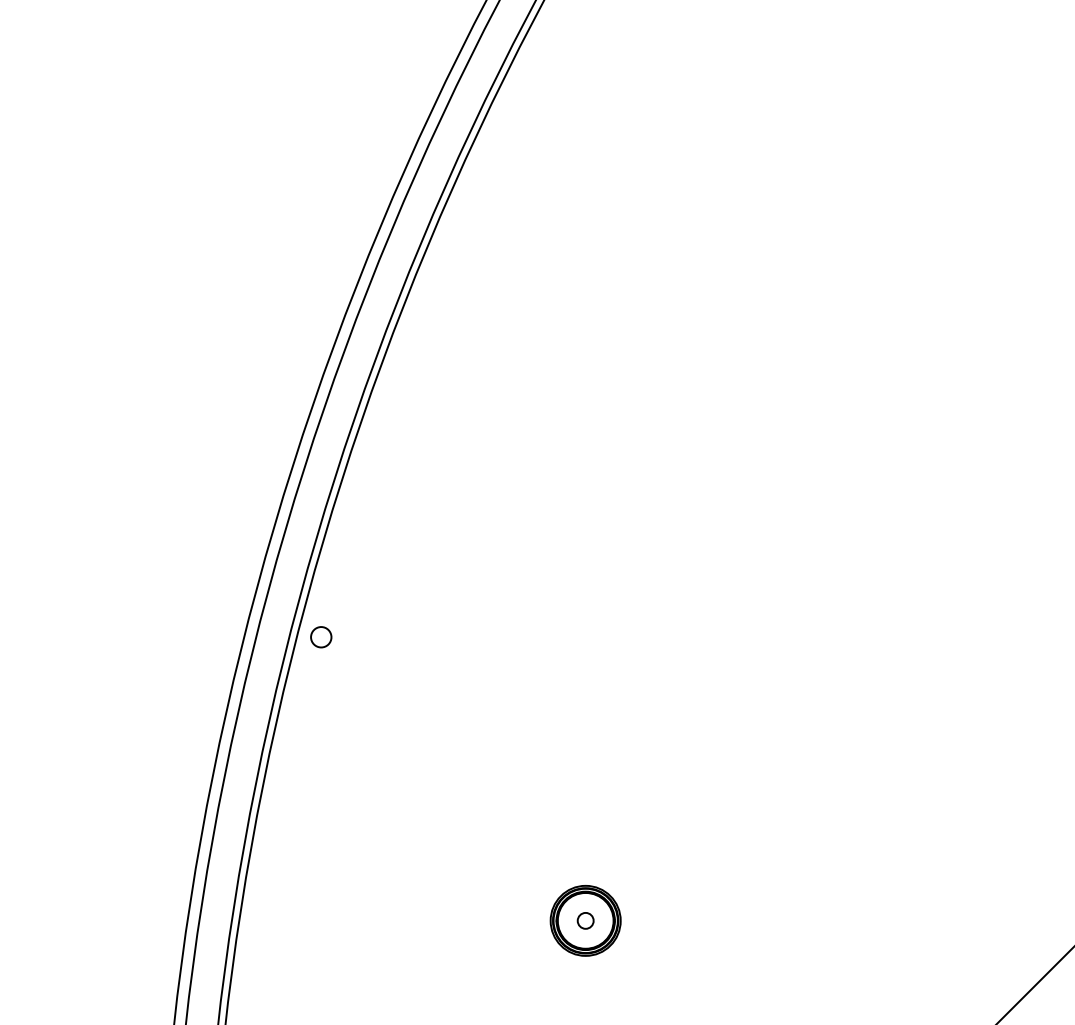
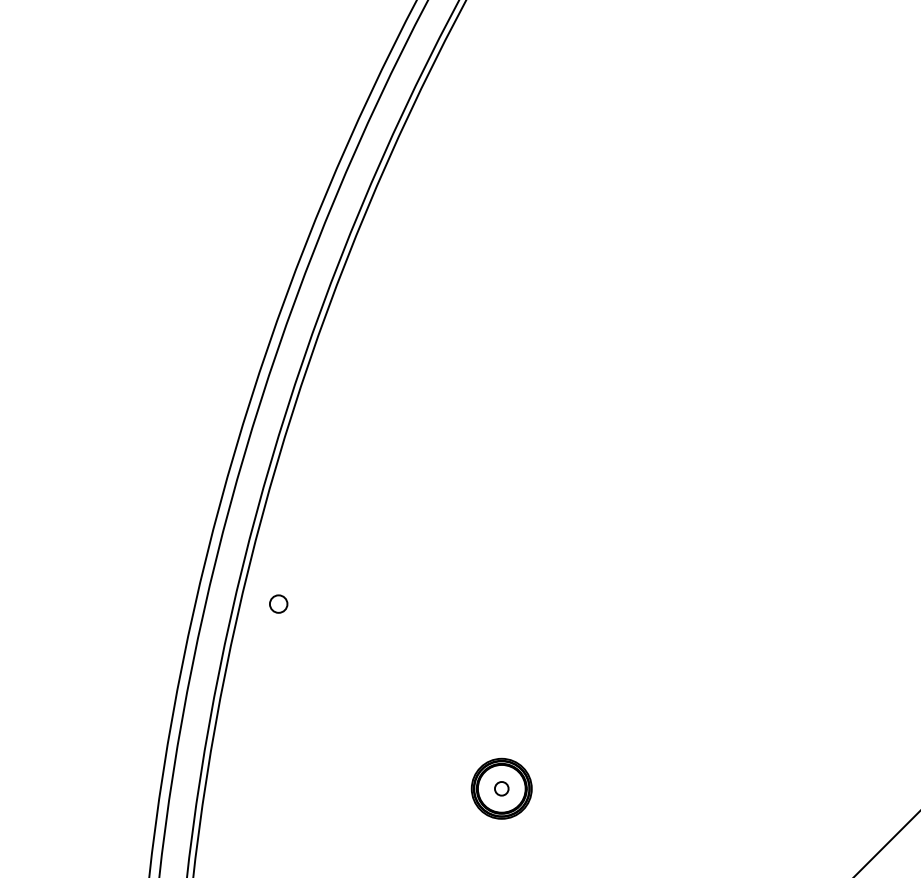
circle: (321, 637) -> (278, 604), moved

